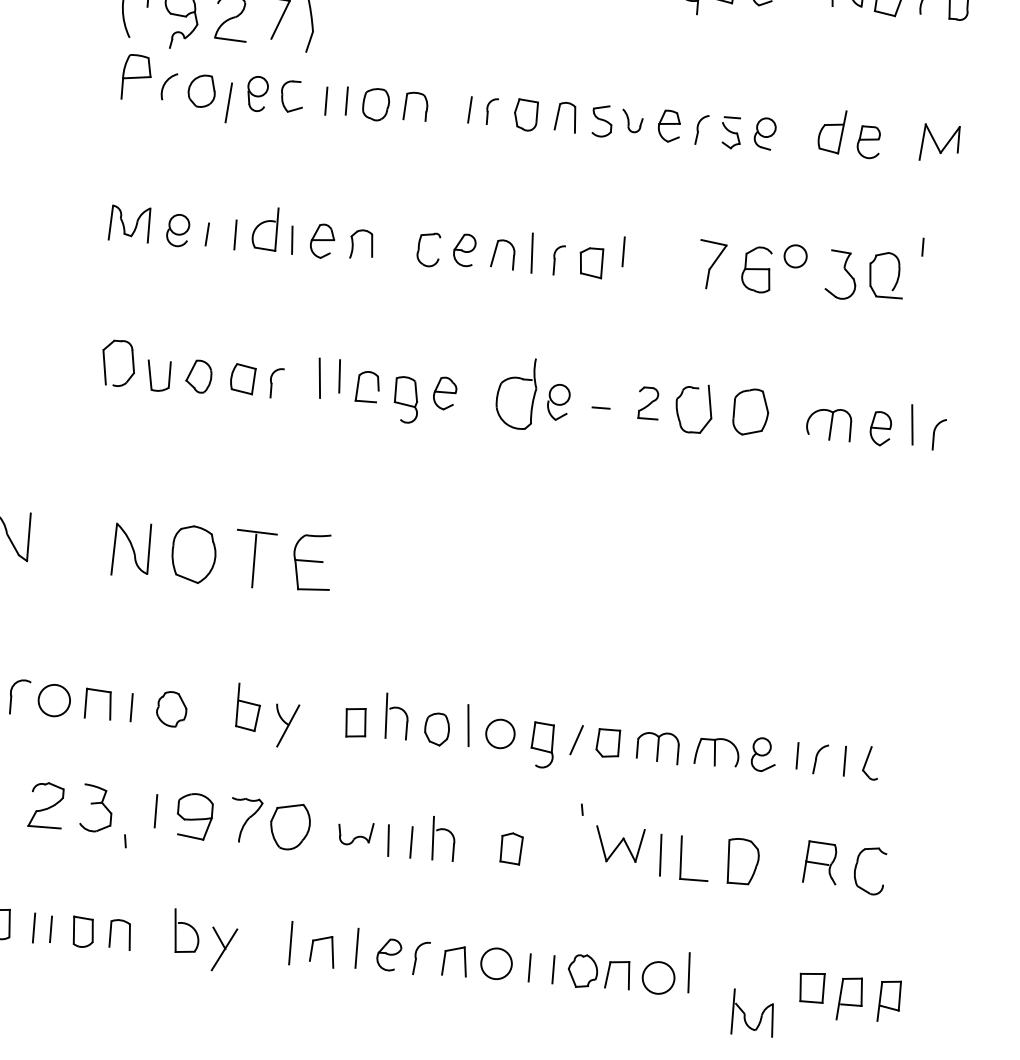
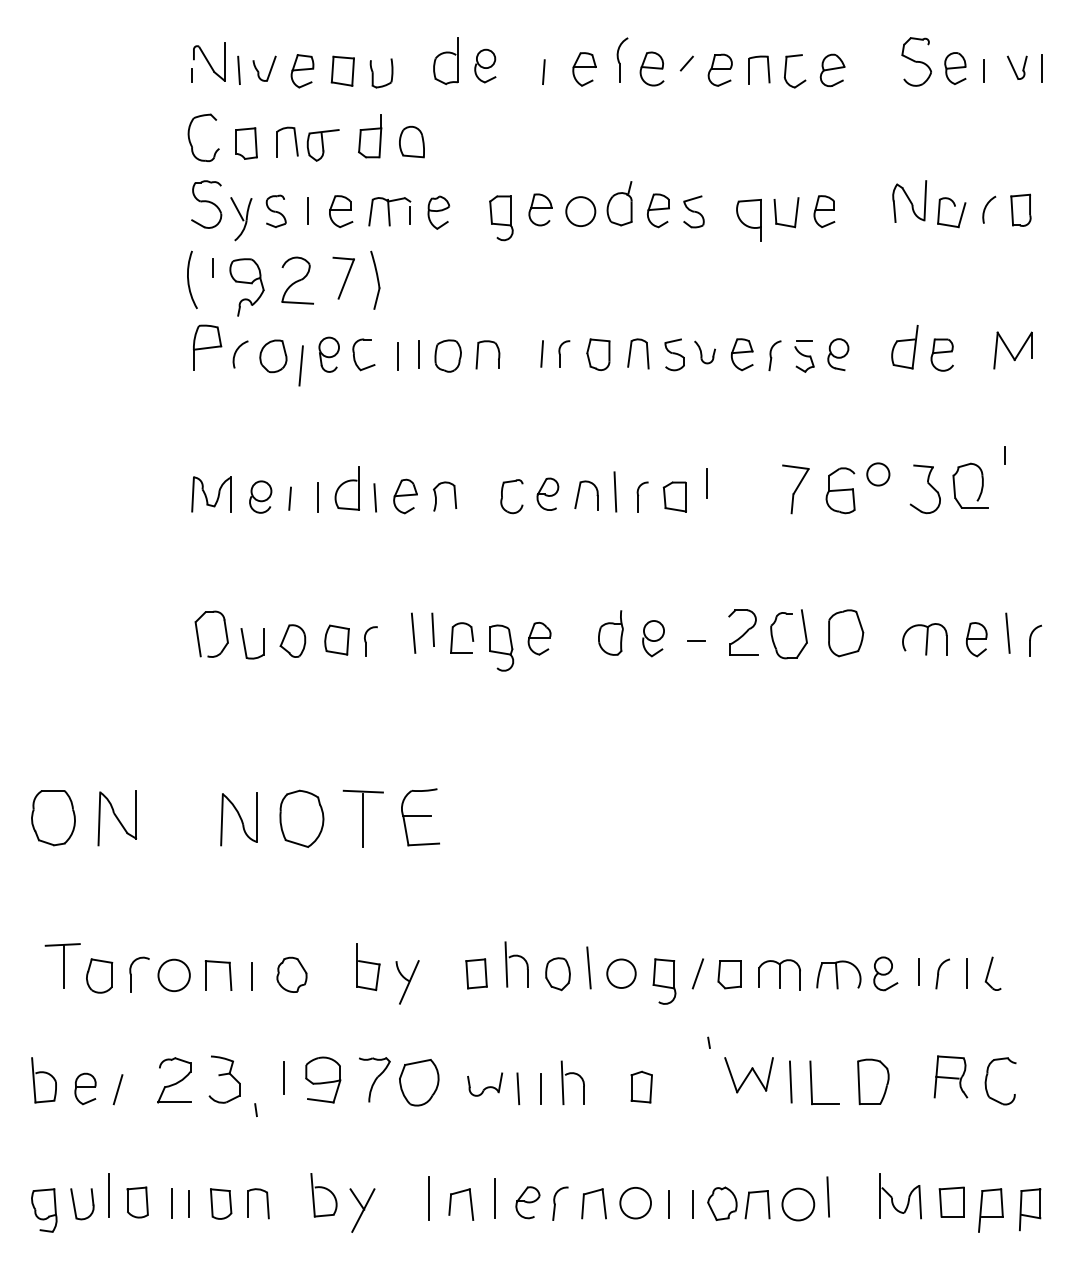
part: (516, 392) -> (610, 632), size x0.62
part: (648, 403) -> (743, 632), size x1.43
part: (745, 1012) -> (892, 1196), moved

